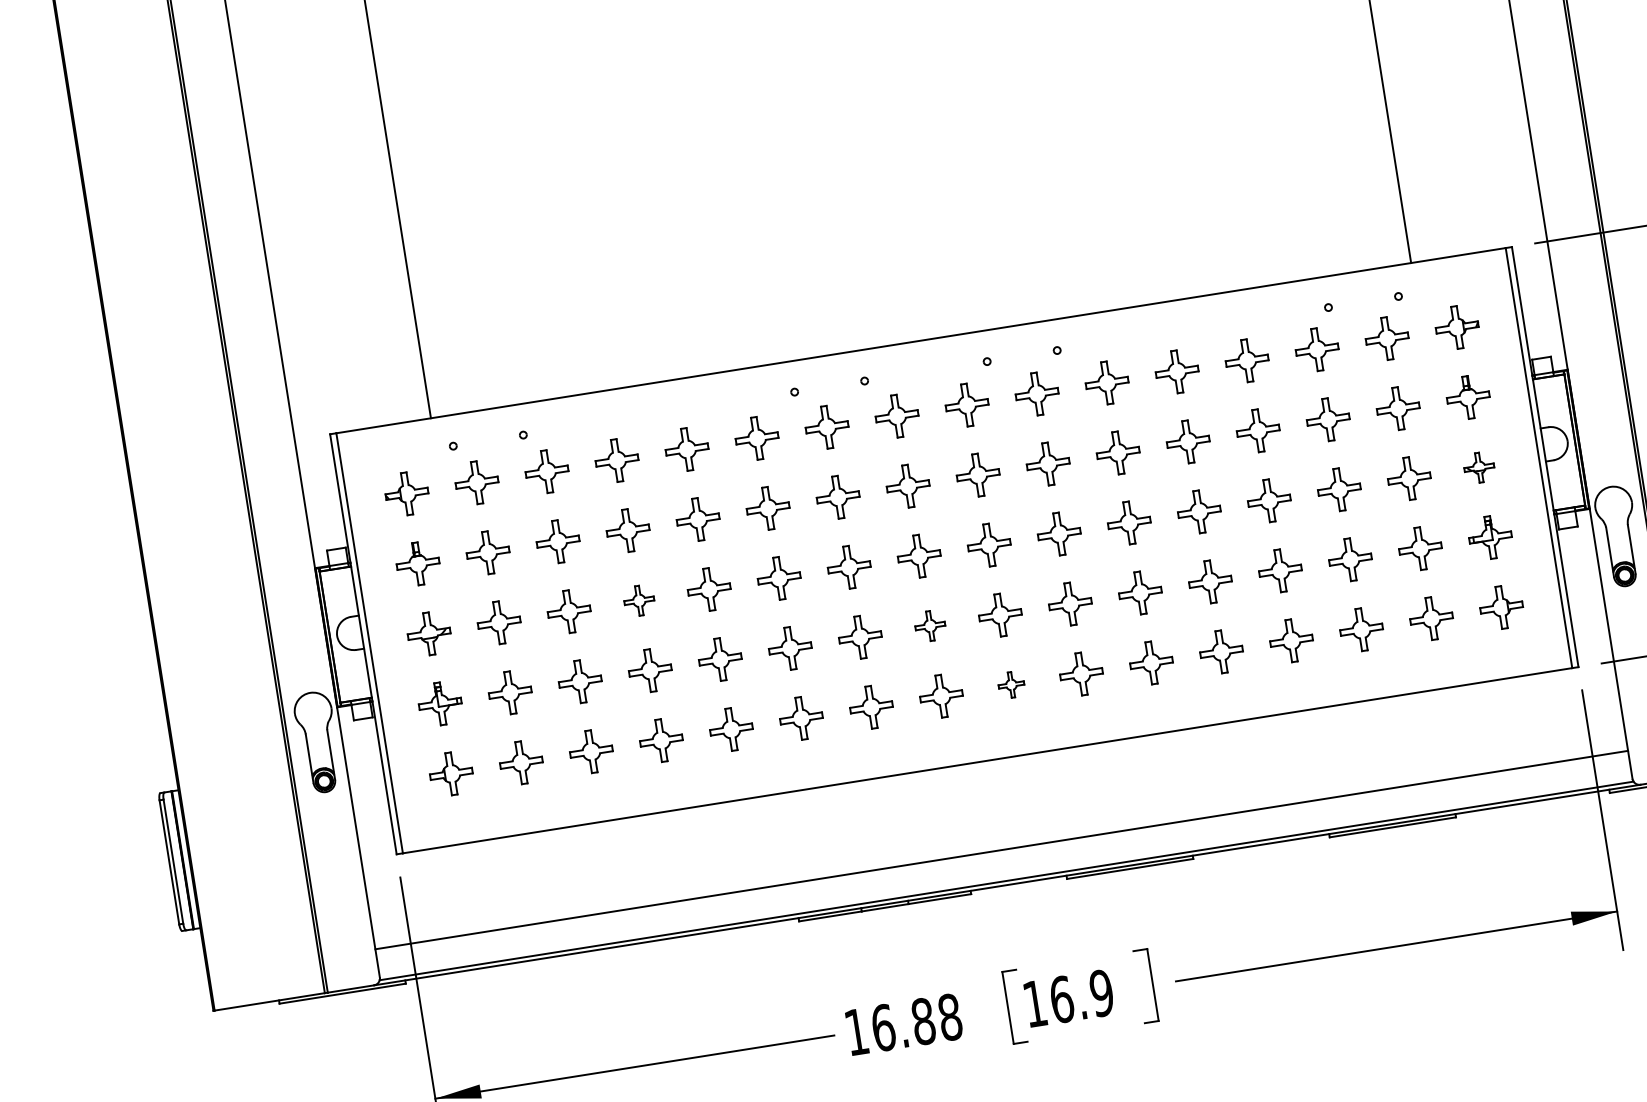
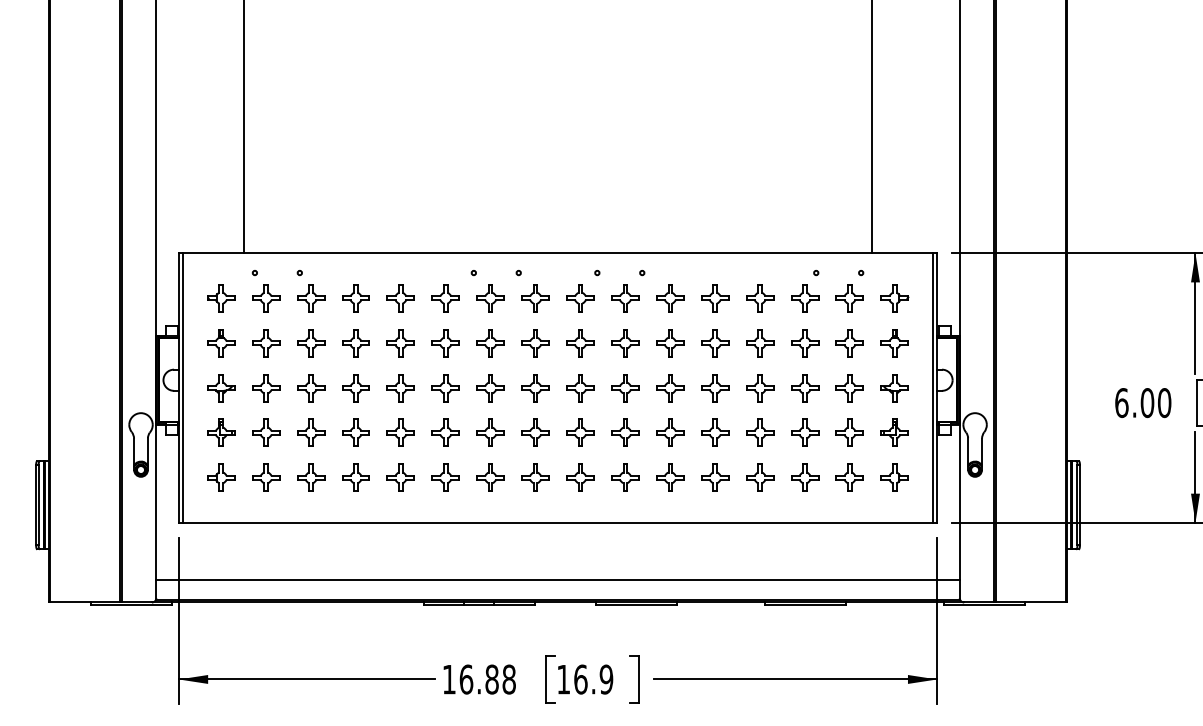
part: (1479, 468) -> (894, 388), size x1.43
part: (638, 601) -> (355, 388), size x1.43
part: (930, 625) -> (535, 432), size x1.43
part: (1011, 684) -> (580, 477), size x1.67

